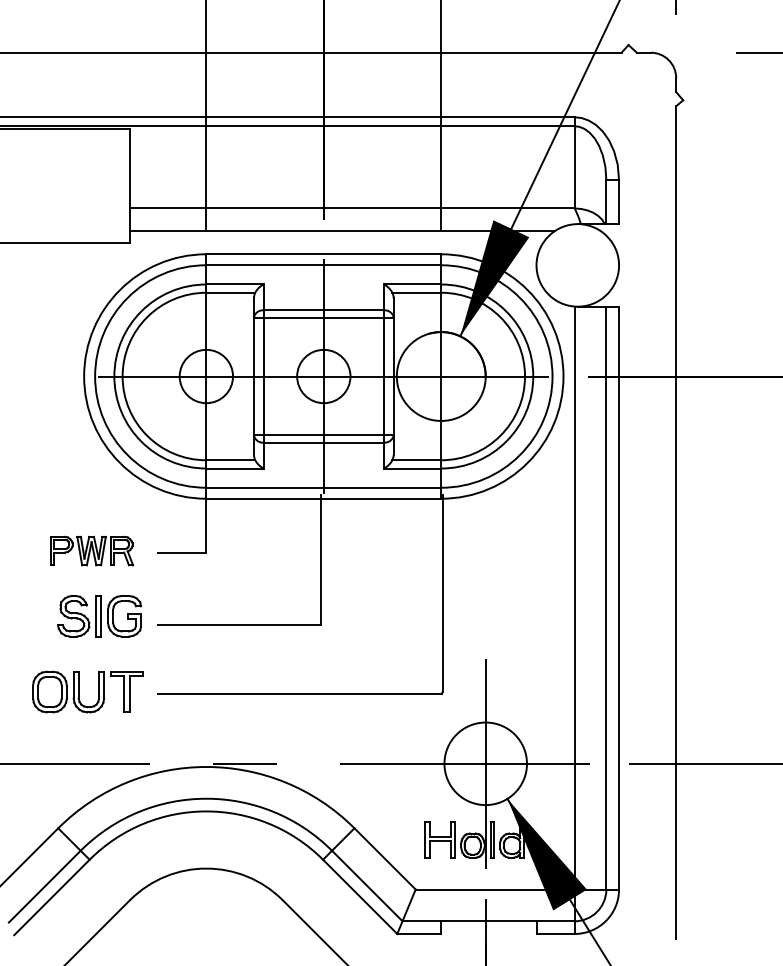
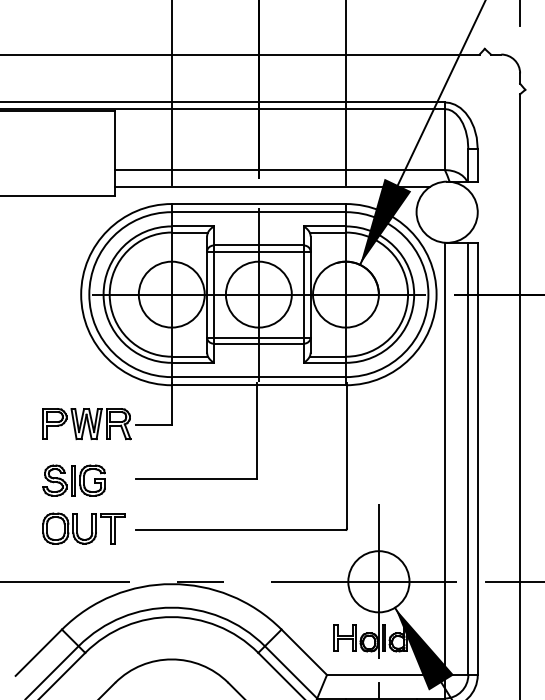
circle: (205, 376) -> (171, 294), size x1.67
circle: (323, 376) -> (258, 294), size x1.67
part: (91, 550) -> (86, 423), size x1.43
part: (99, 616) -> (74, 480), moved

